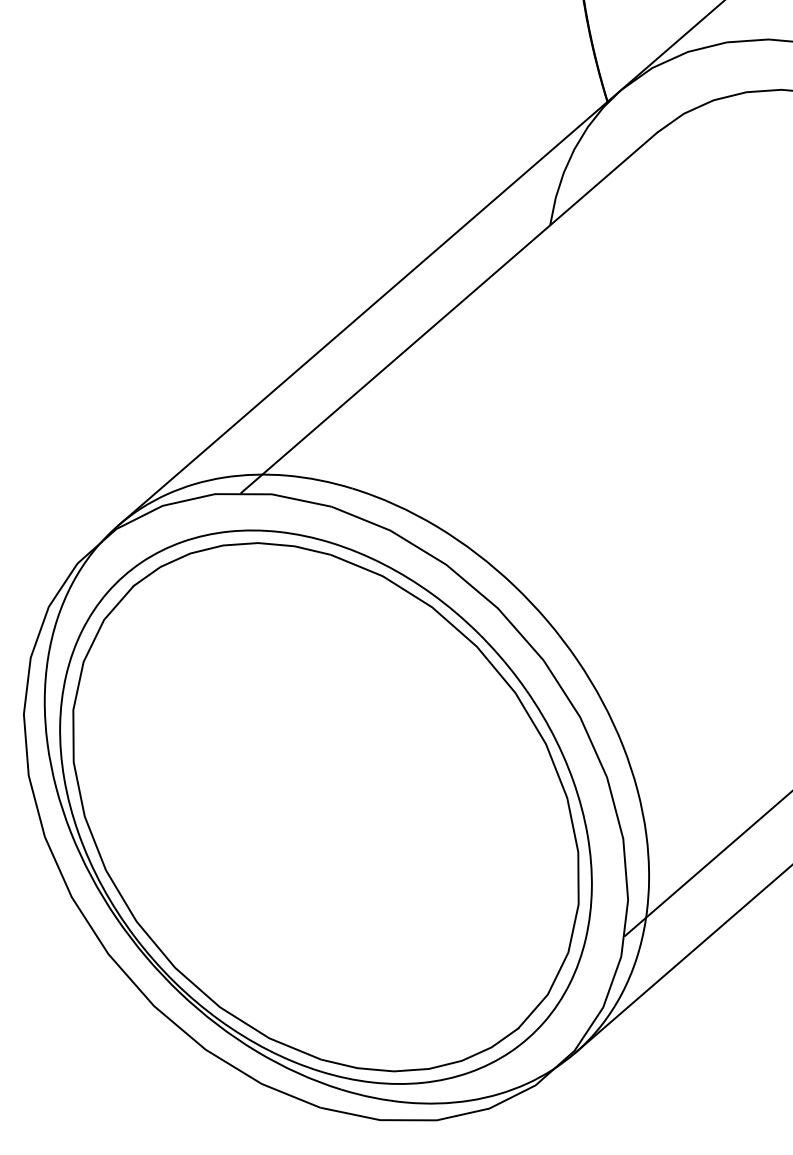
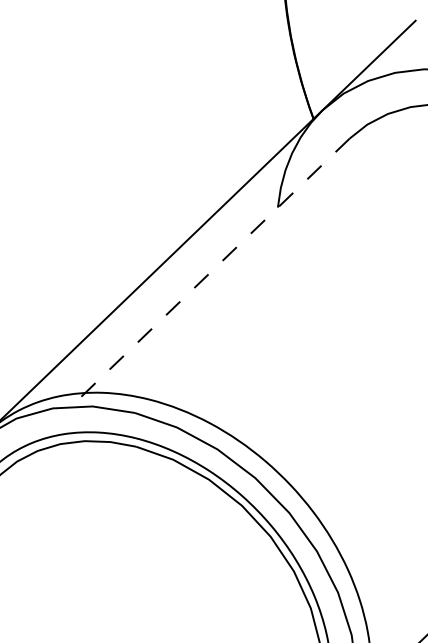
line: (449, 312) -> (210, 272), solid -> dashed

